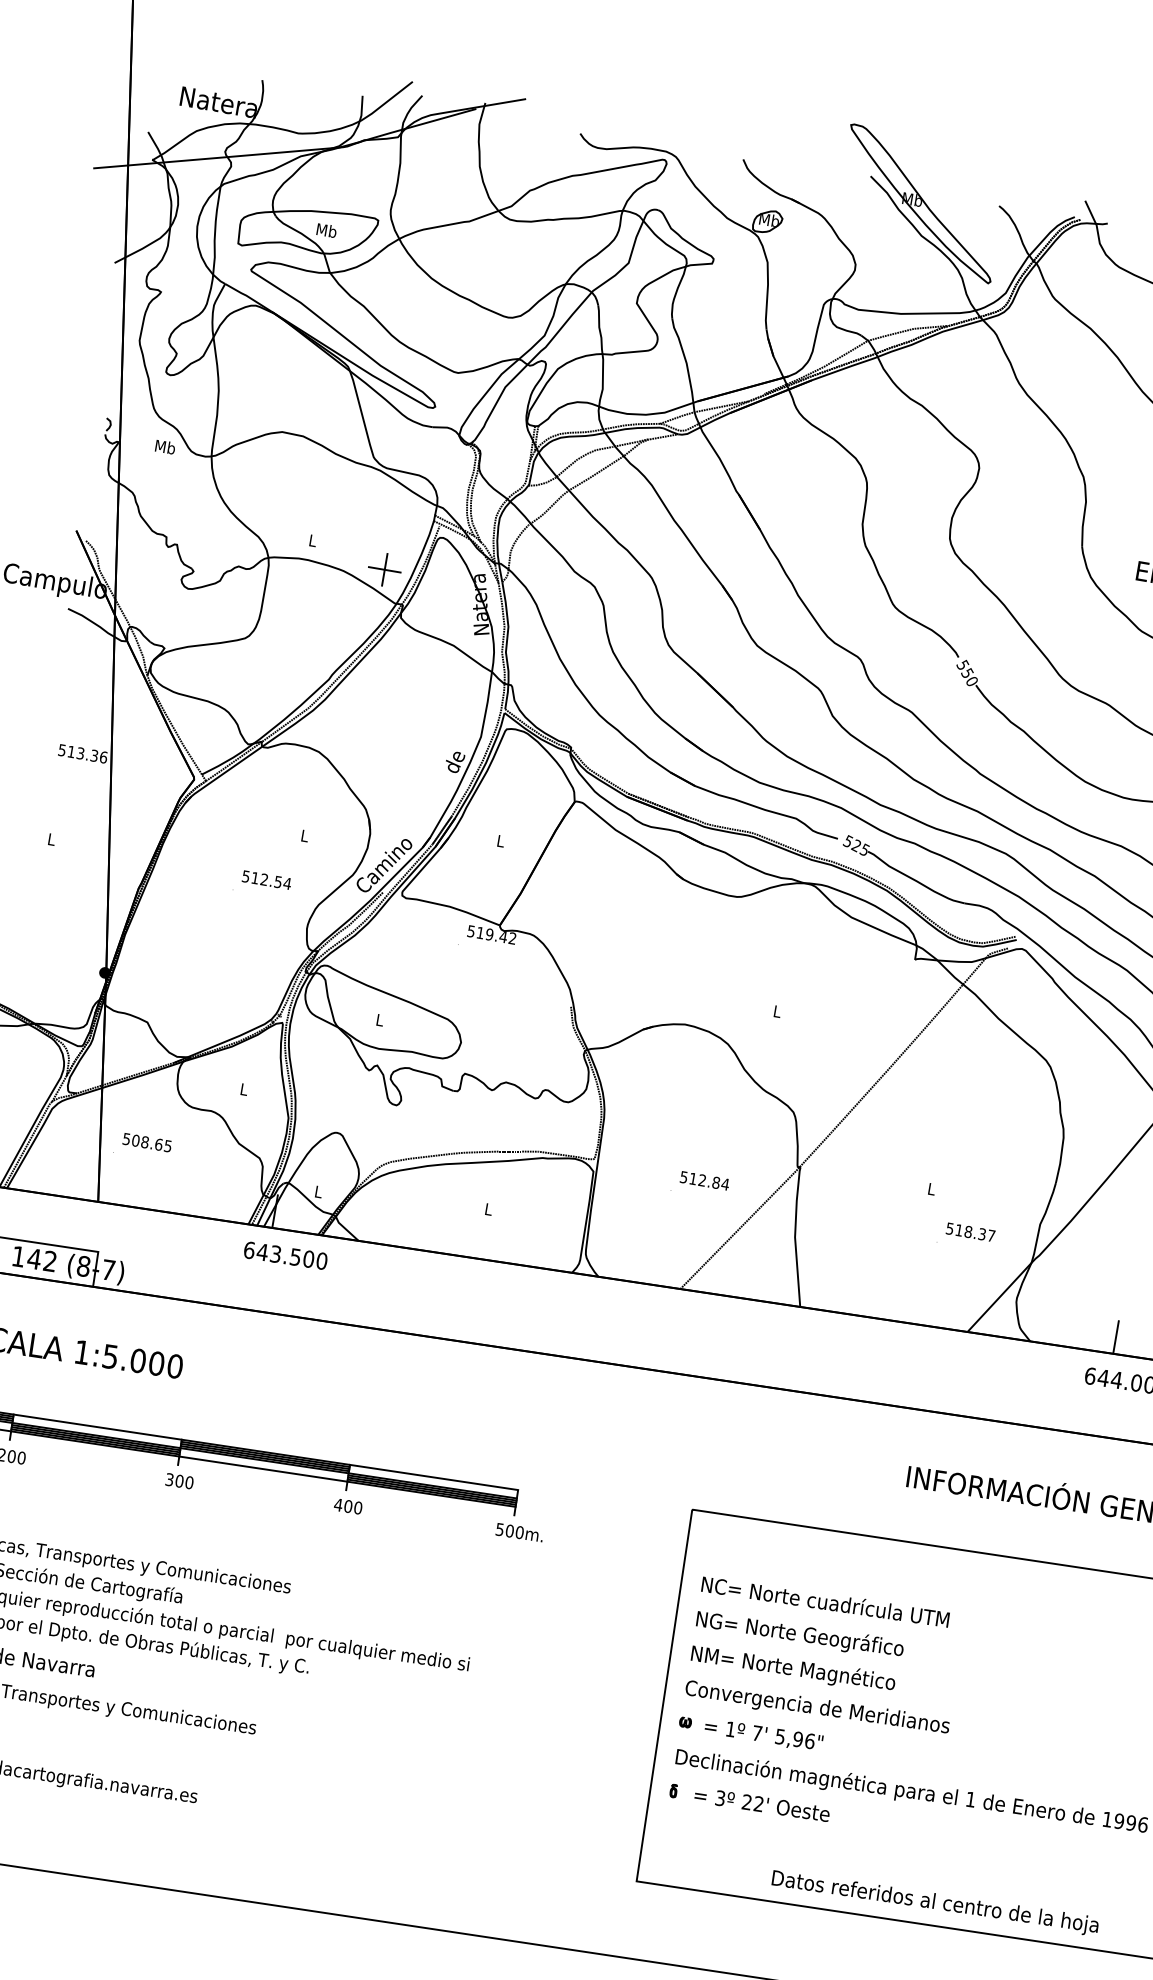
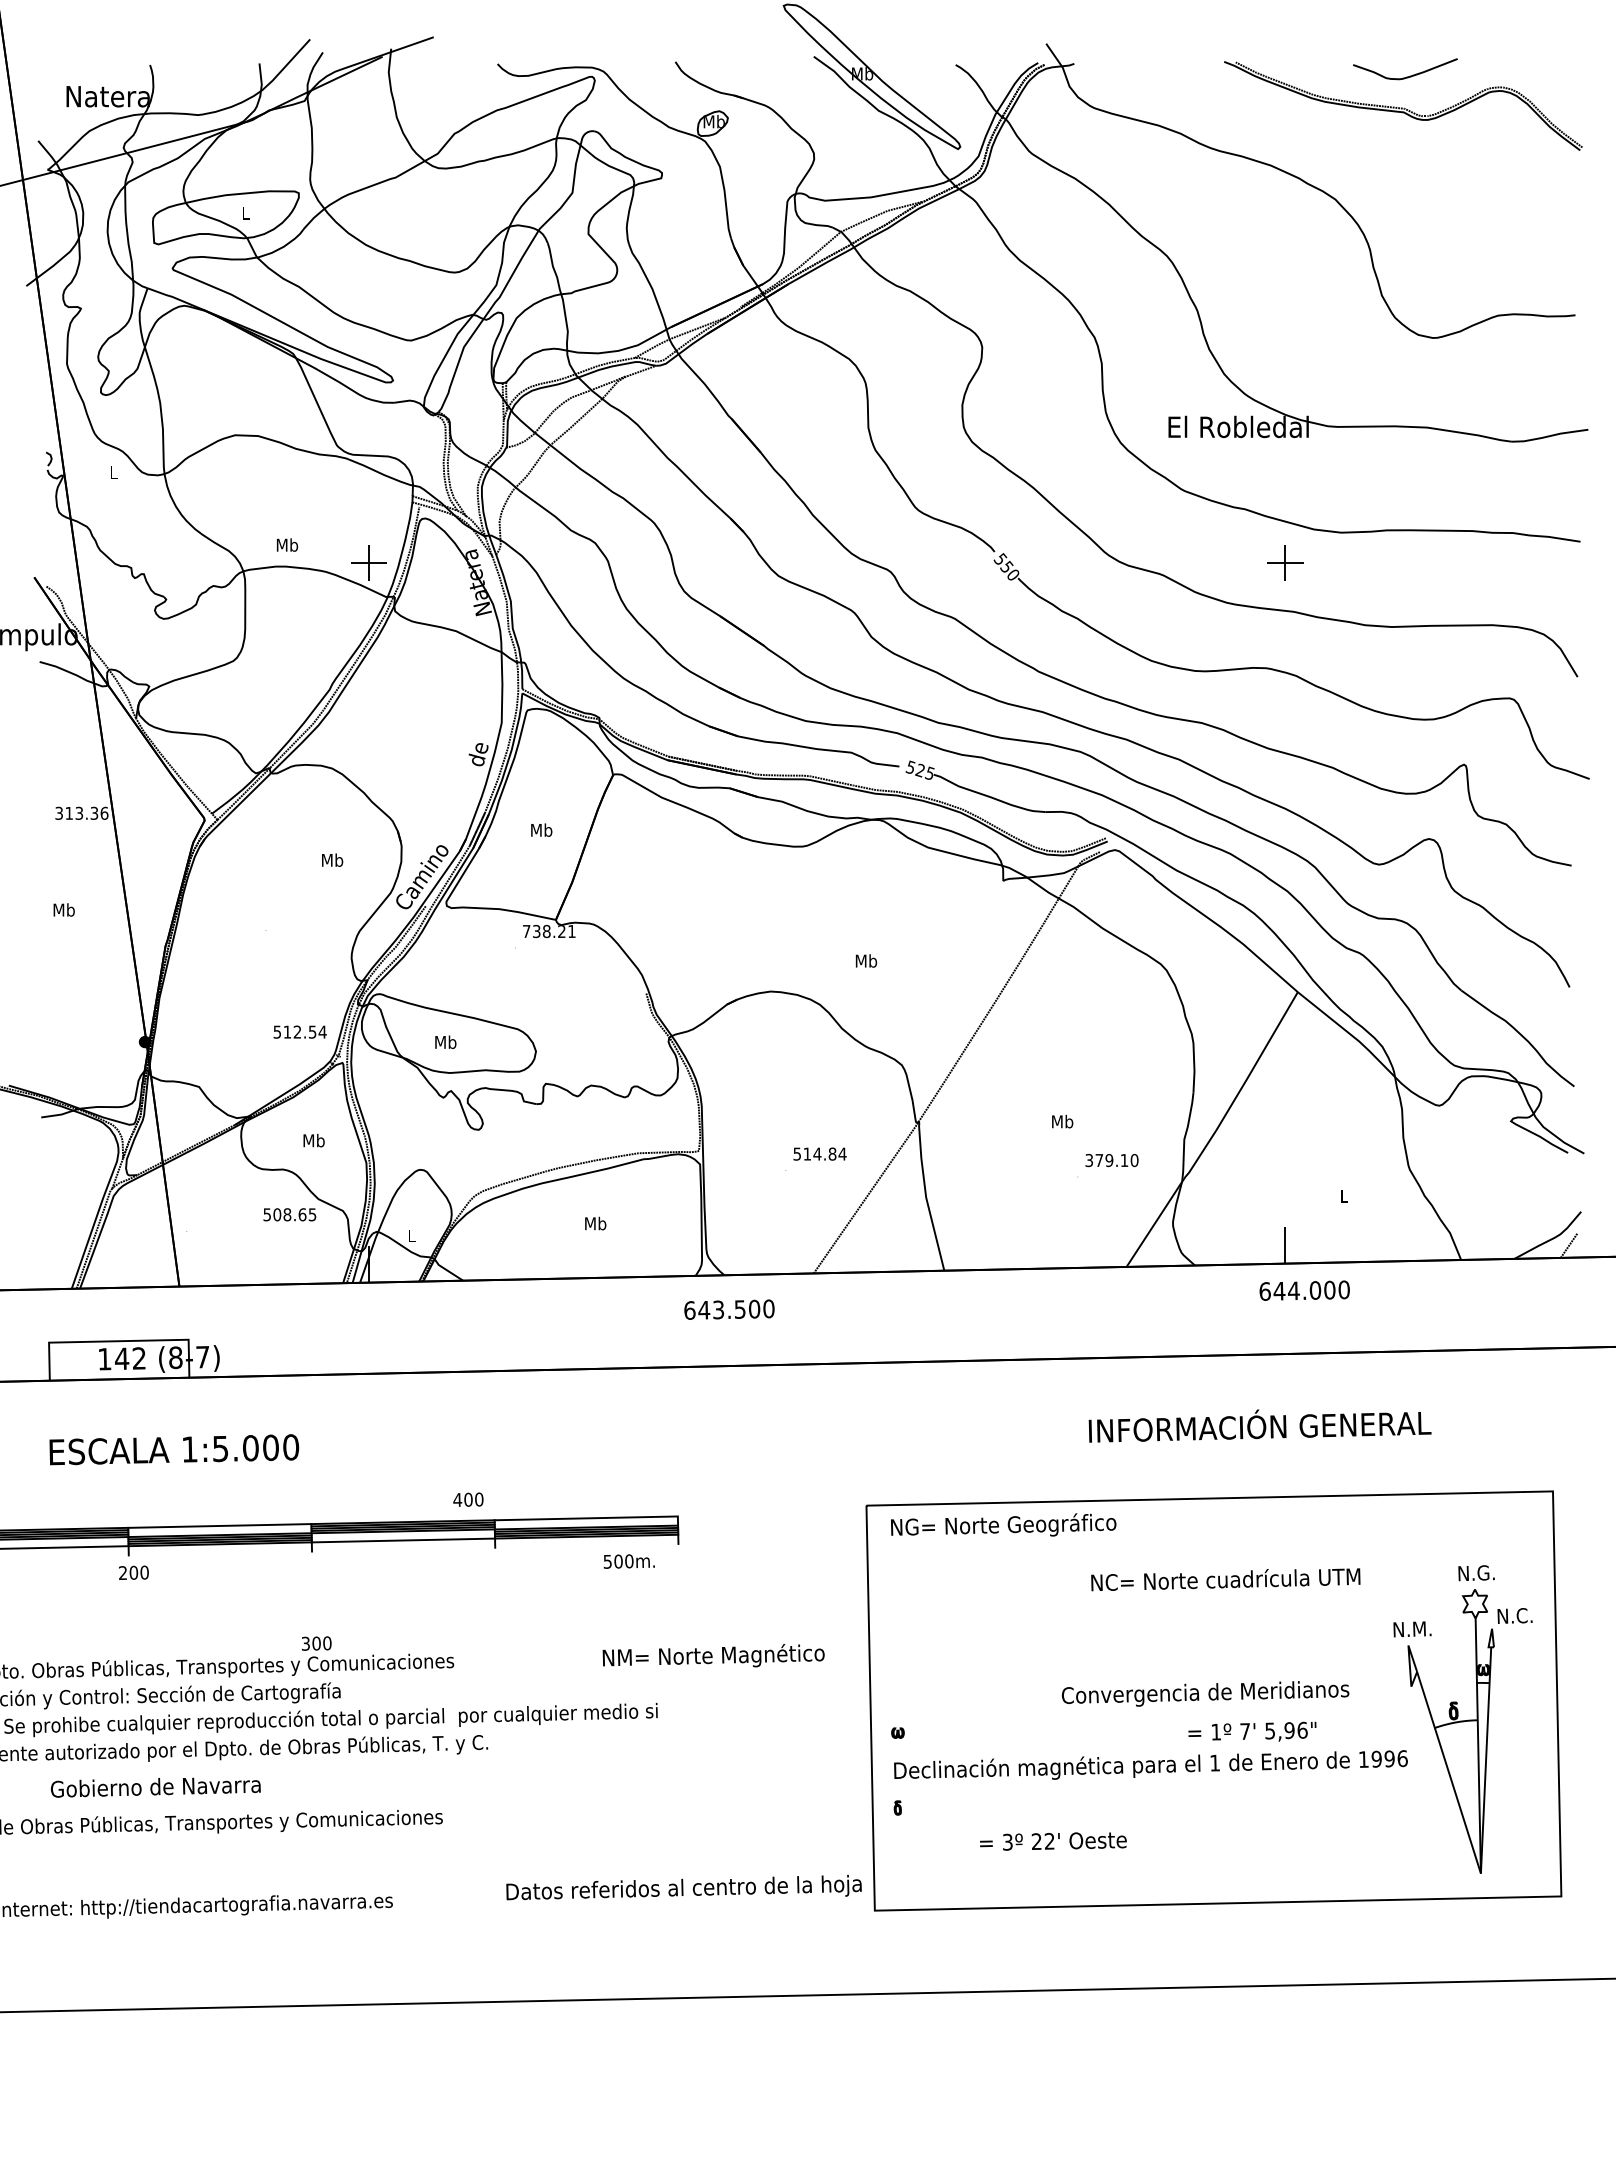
text: (326, 229) -> (245, 212), Mb -> L
text: (165, 447) -> (113, 472), Mb -> L
text: (313, 540) -> (287, 544), L -> Mb
text: (61, 749) -> (58, 812), 513.36 -> 313.36
text: (304, 835) -> (332, 859), L -> Mb
text: (51, 838) -> (63, 909), L -> Mb
text: (500, 840) -> (541, 829), L -> Mb
text: (266, 879) -> (299, 1031), moved
text: (491, 934) -> (548, 931), 519.42 -> 738.21
text: (777, 1011) -> (866, 960), L -> Mb
text: (379, 1019) -> (445, 1041), L -> Mb
text: (243, 1089) -> (313, 1140), L -> Mb
text: (147, 1142) -> (289, 1214), moved
text: (702, 1179) -> (817, 1153), 512.84 -> 514.84
text: (931, 1188) -> (1062, 1121), L -> Mb
text: (488, 1209) -> (595, 1223), L -> Mb
text: (970, 1232) -> (1111, 1160), 518.37 -> 379.10
text: (285, 1255) -> (729, 1309), moved
text: (179, 1481) -> (316, 1643), moved
text: (348, 1506) -> (468, 1499), moved
text: (518, 1532) -> (628, 1561), moved
text: (825, 1601) -> (1225, 1579), moved
text: (800, 1633) -> (1003, 1524), moved
text: (793, 1667) -> (713, 1655), moved
text: (817, 1707) -> (1205, 1693), moved
text: (764, 1734) -> (1252, 1731), moved
text: (762, 1804) -> (1053, 1841), moved
text: (935, 1901) -> (683, 1887), moved

